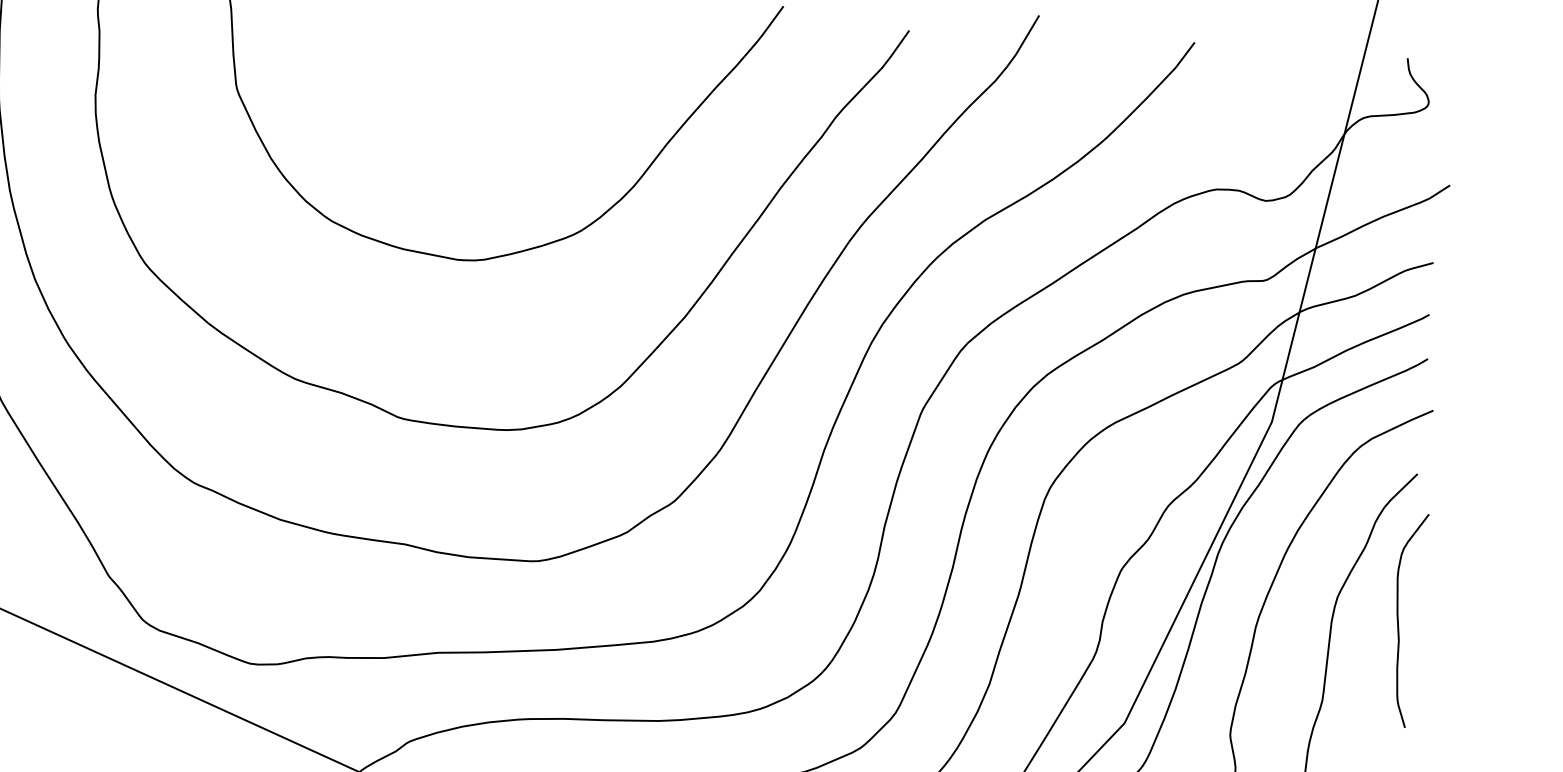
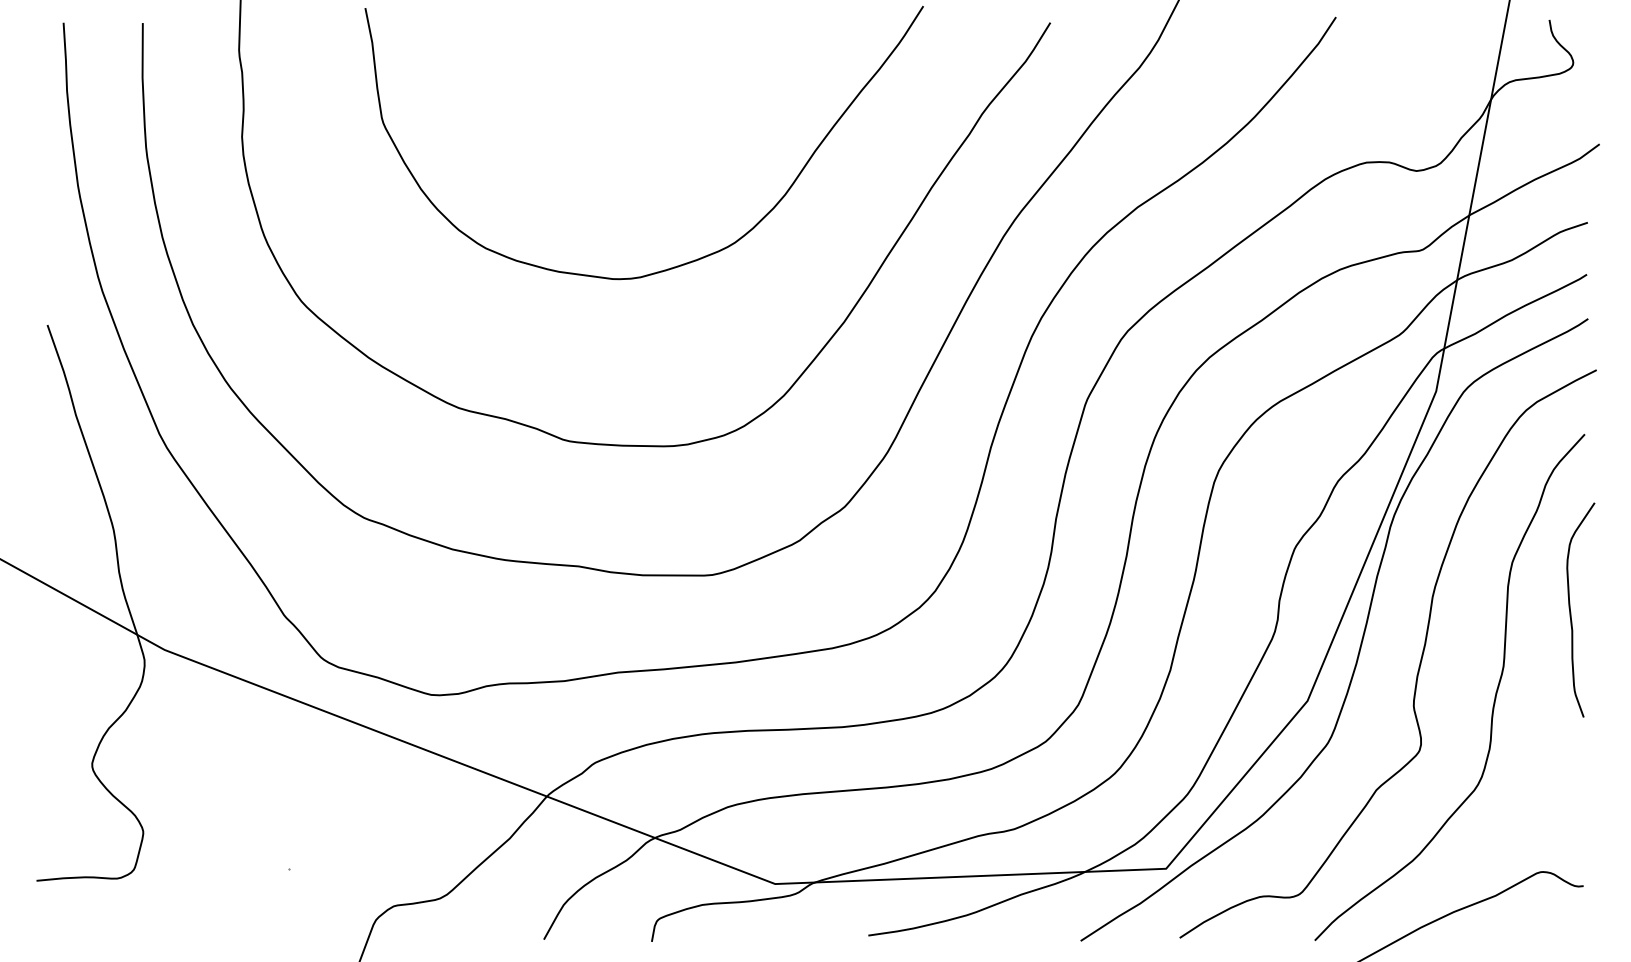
curve: (1399, 622) -> (1571, 612), moved

